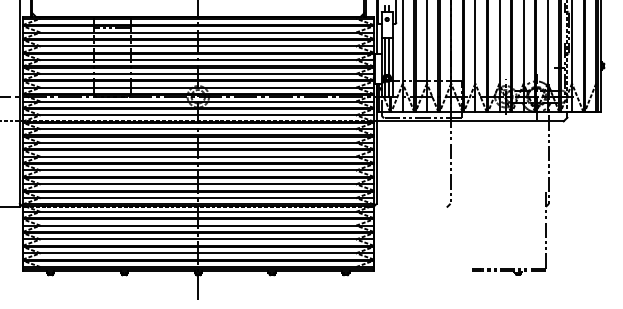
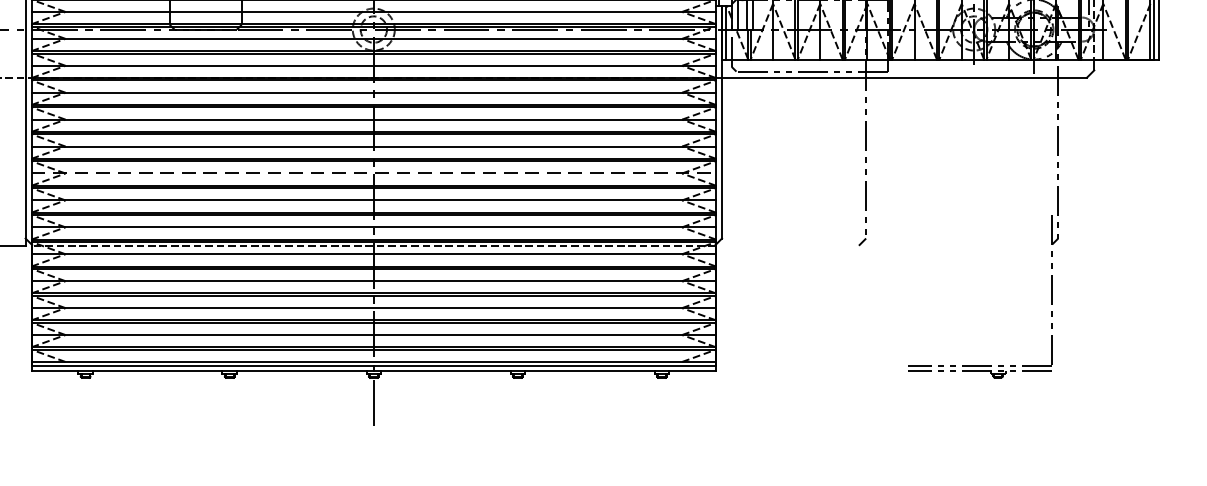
line: (198, 170) -> (374, 173), solid -> dashed

